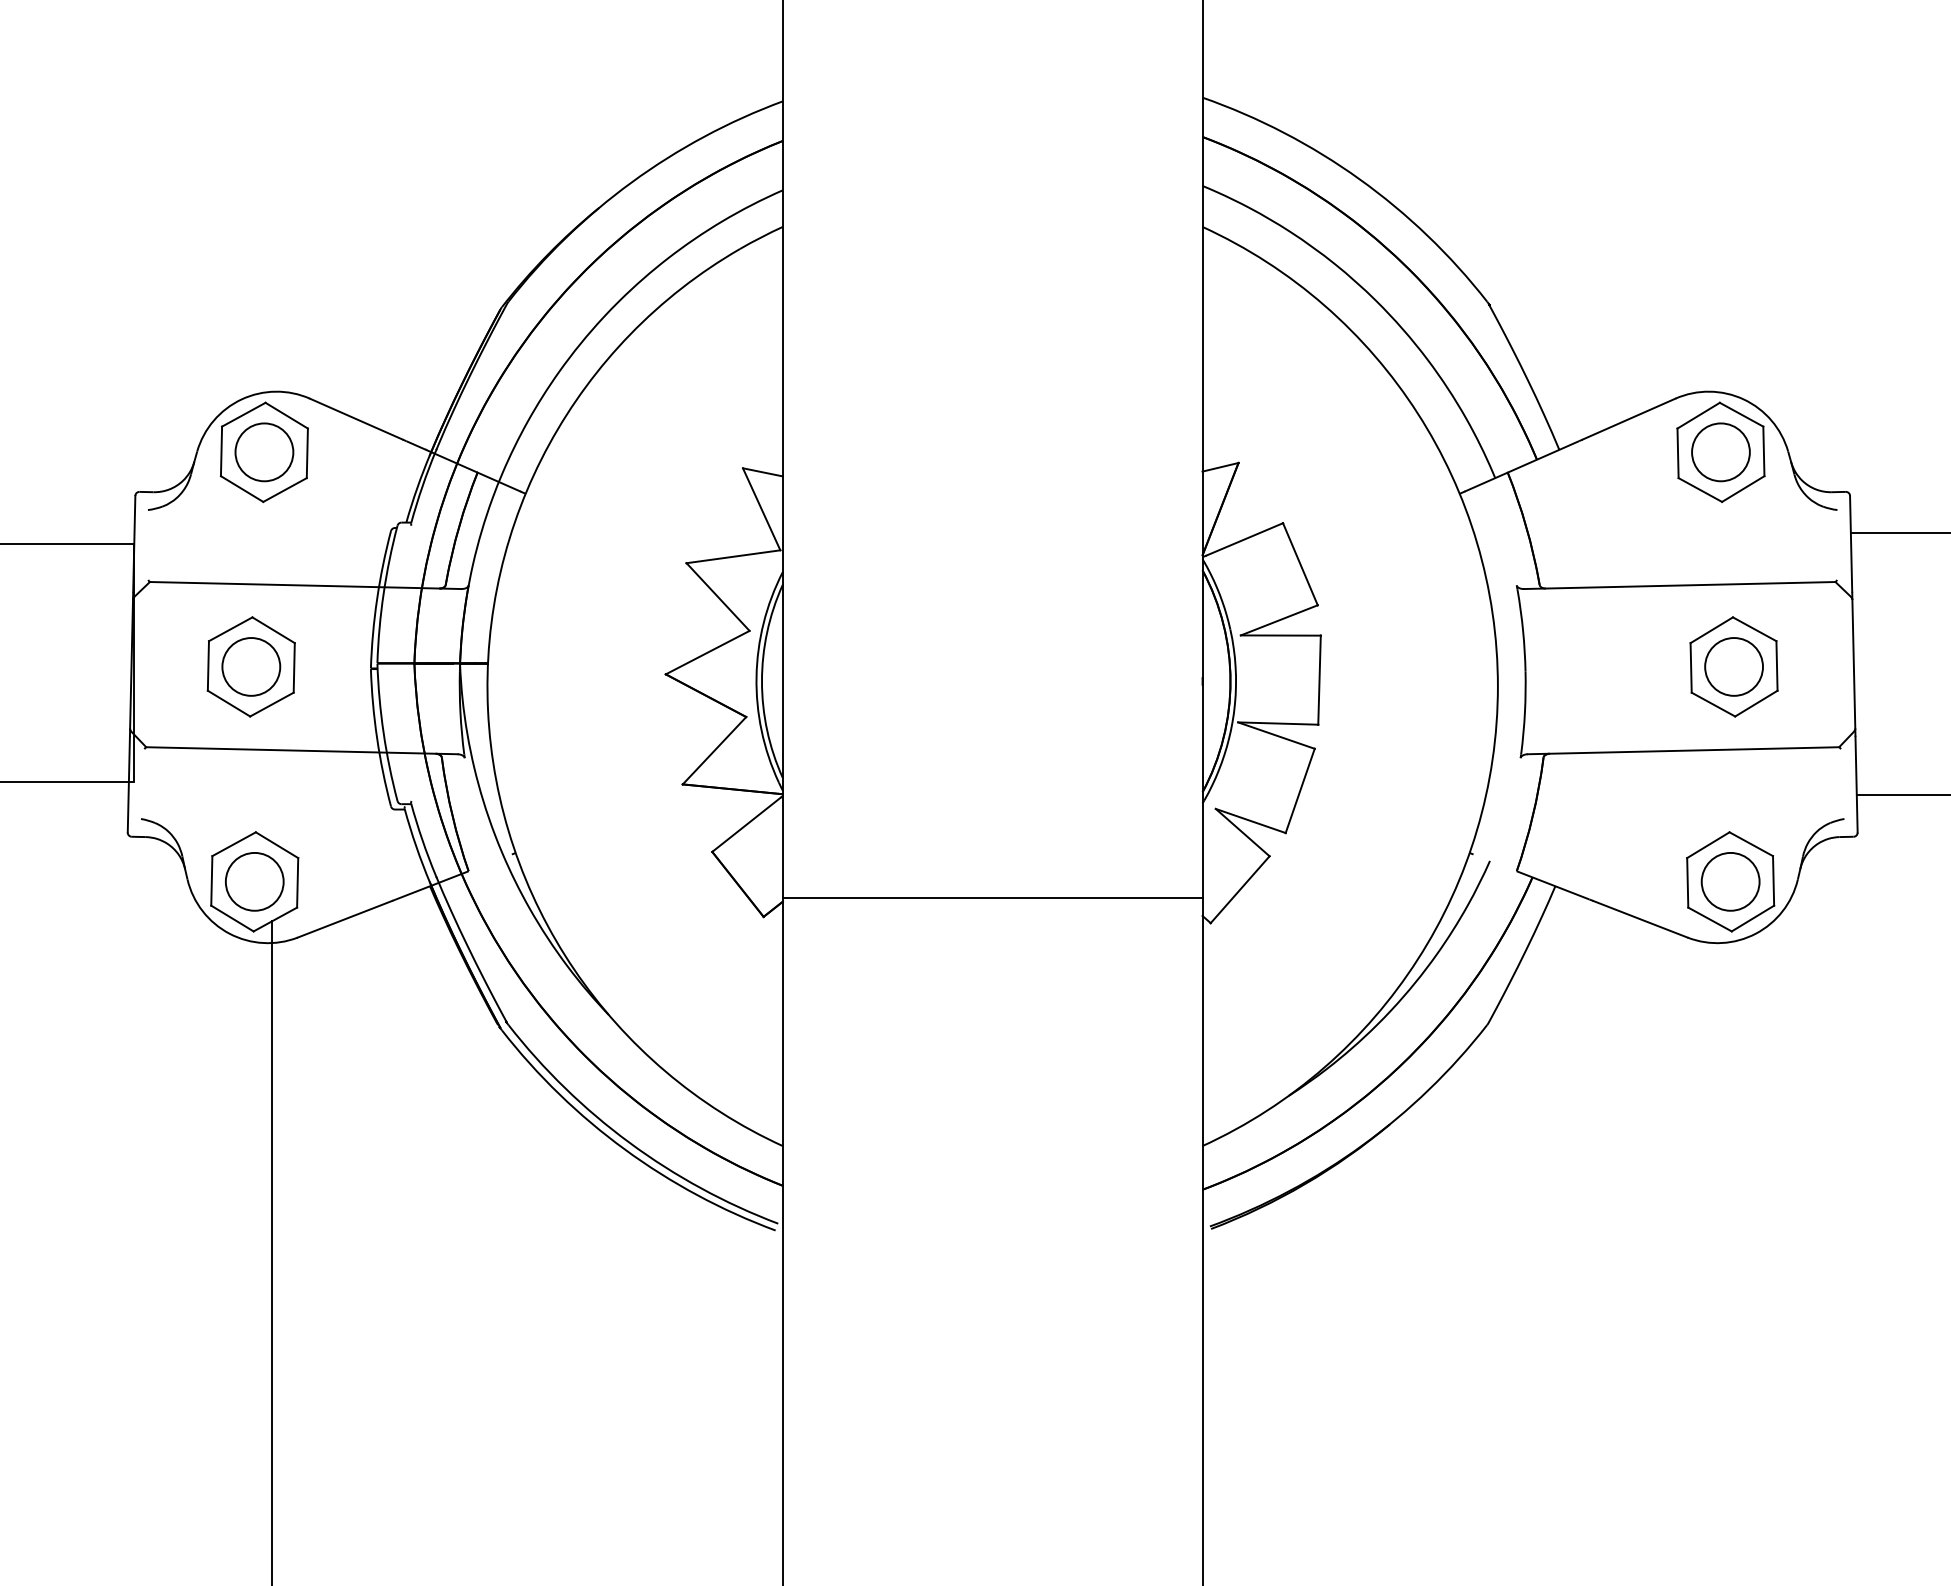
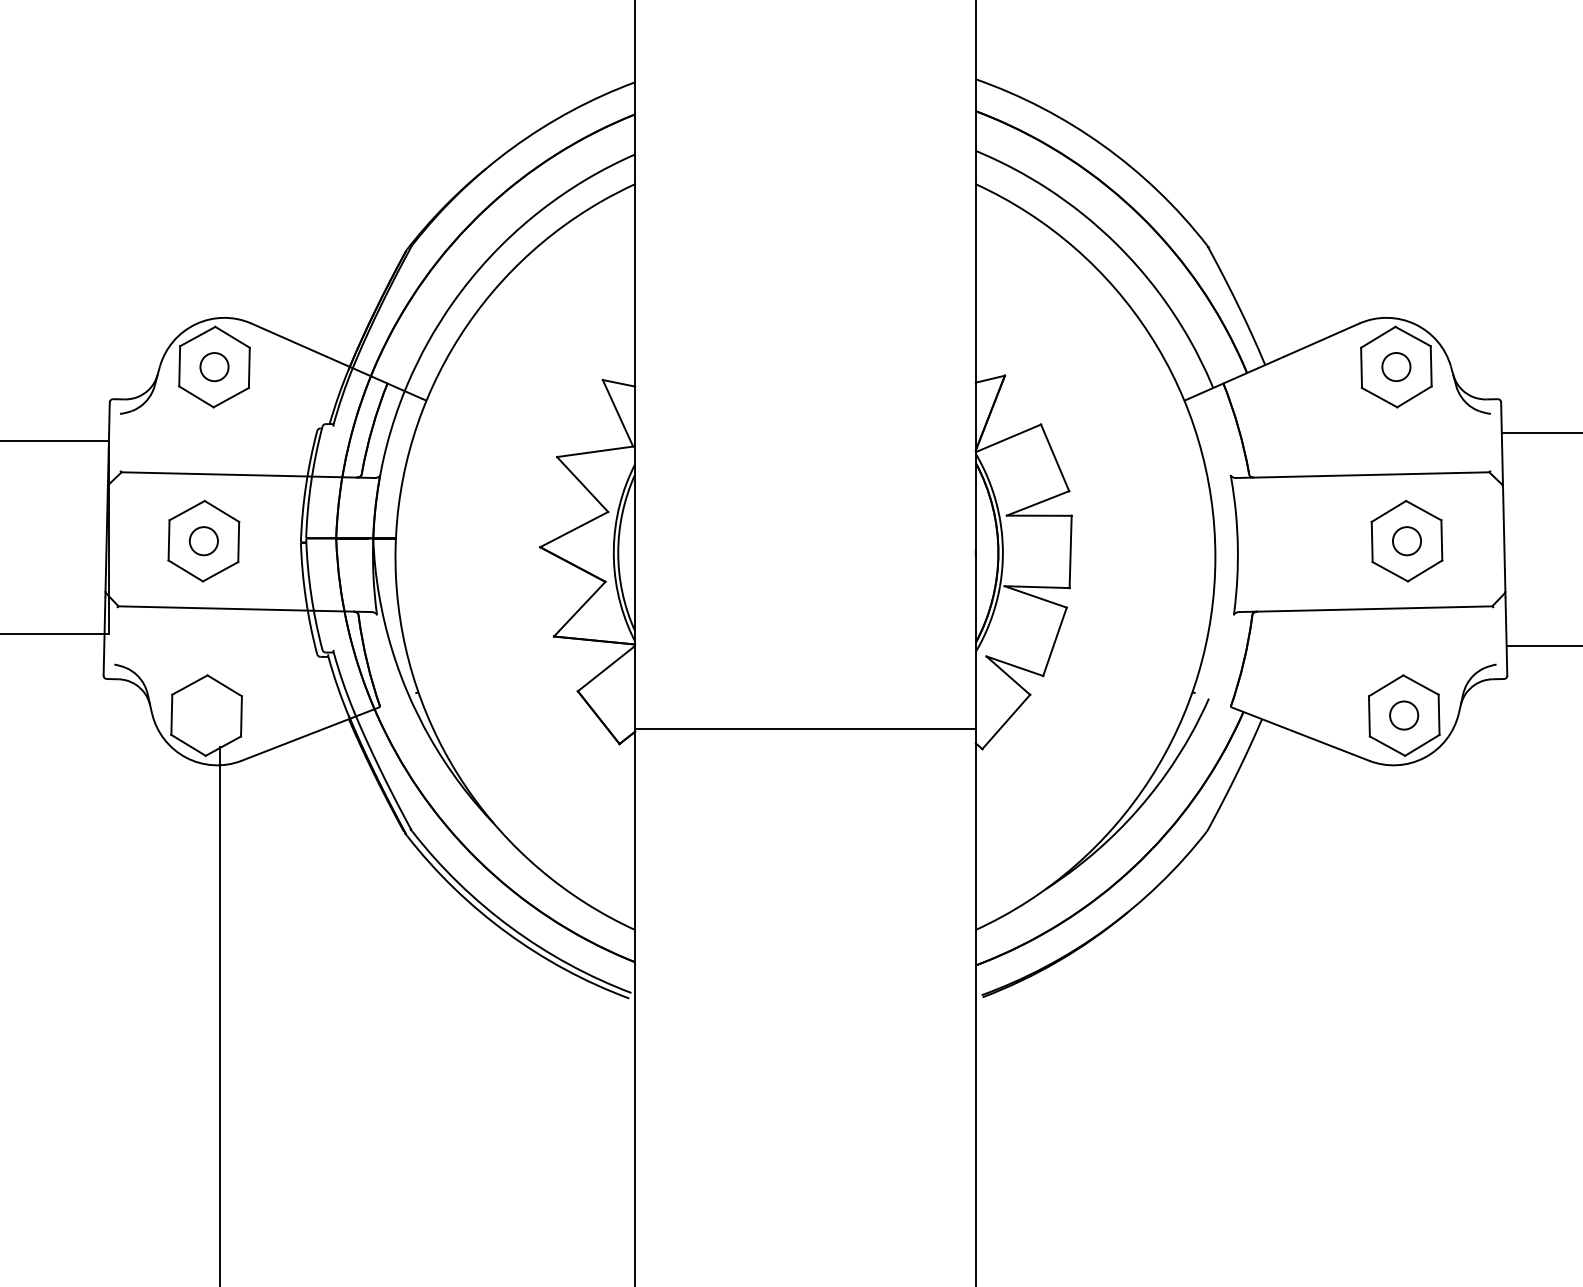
circle: (264, 451) -> (214, 366), size x0.6
circle: (1721, 451) -> (1396, 366), size x0.6
circle: (250, 666) -> (203, 540), size x0.6
circle: (1733, 666) -> (1406, 540), size x0.6
circle: (254, 881) -> (206, 715), removed
circle: (1729, 881) -> (1403, 715), size x0.6

